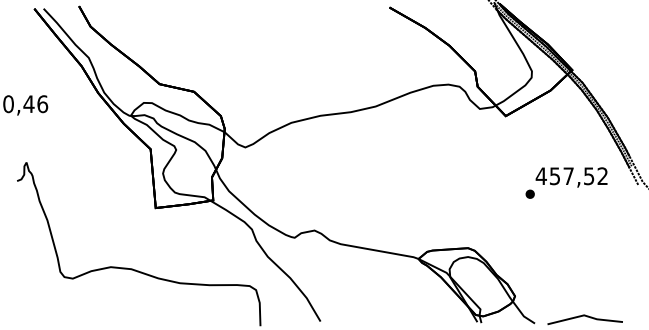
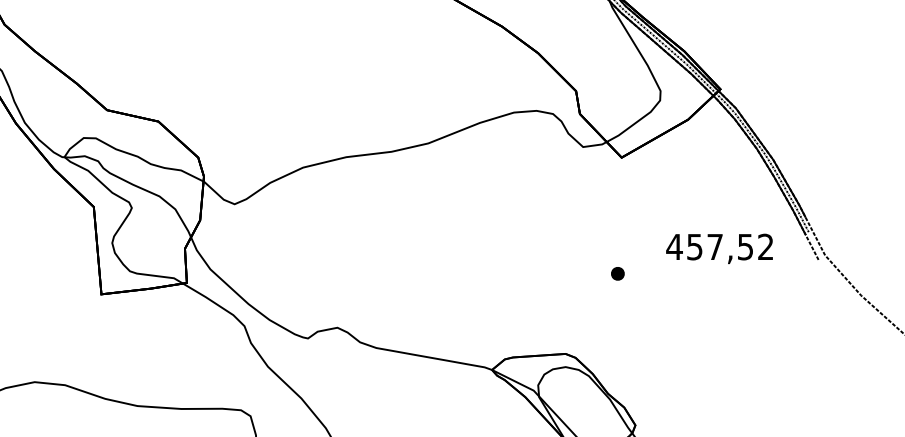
part: (529, 193) -> (616, 272), moved

